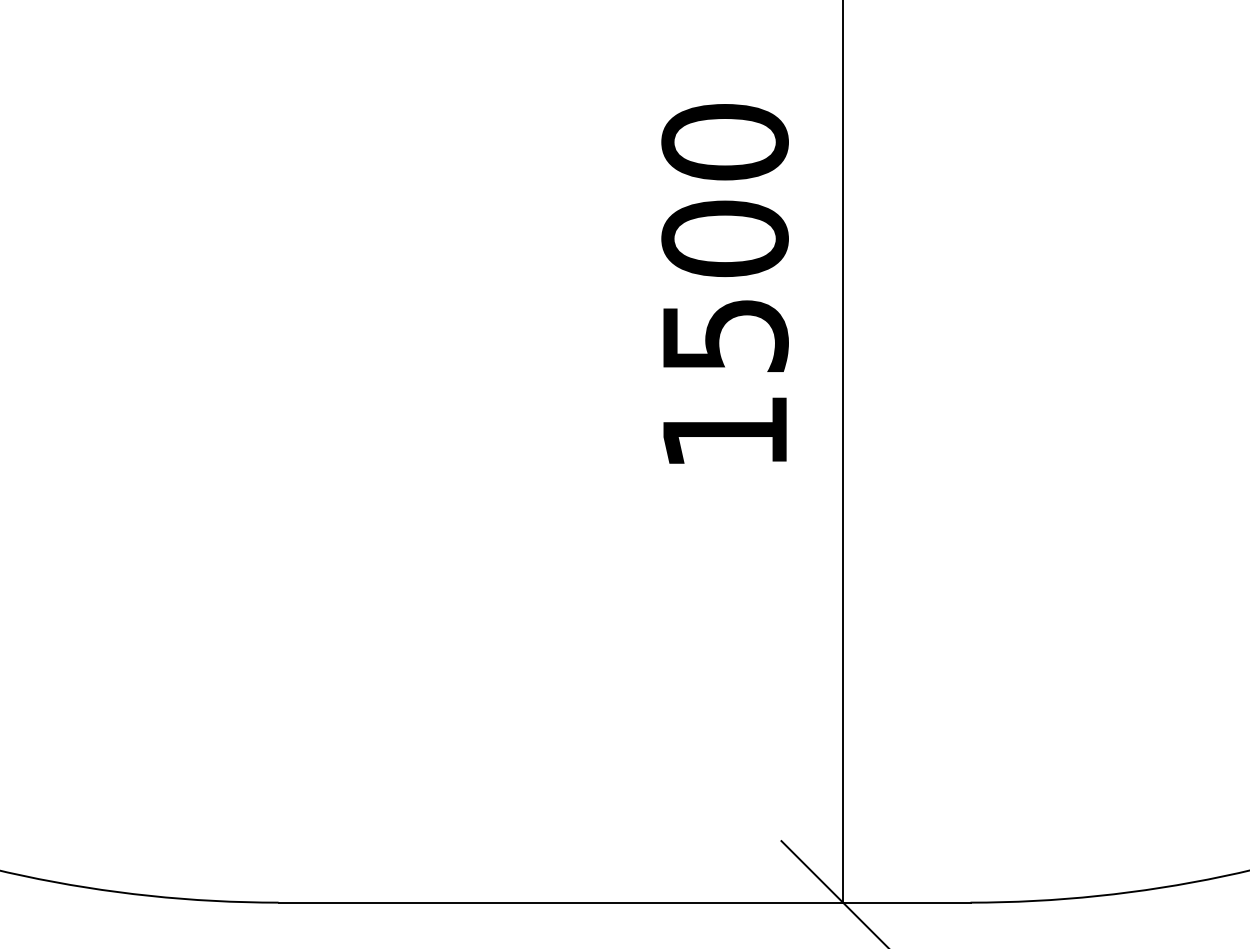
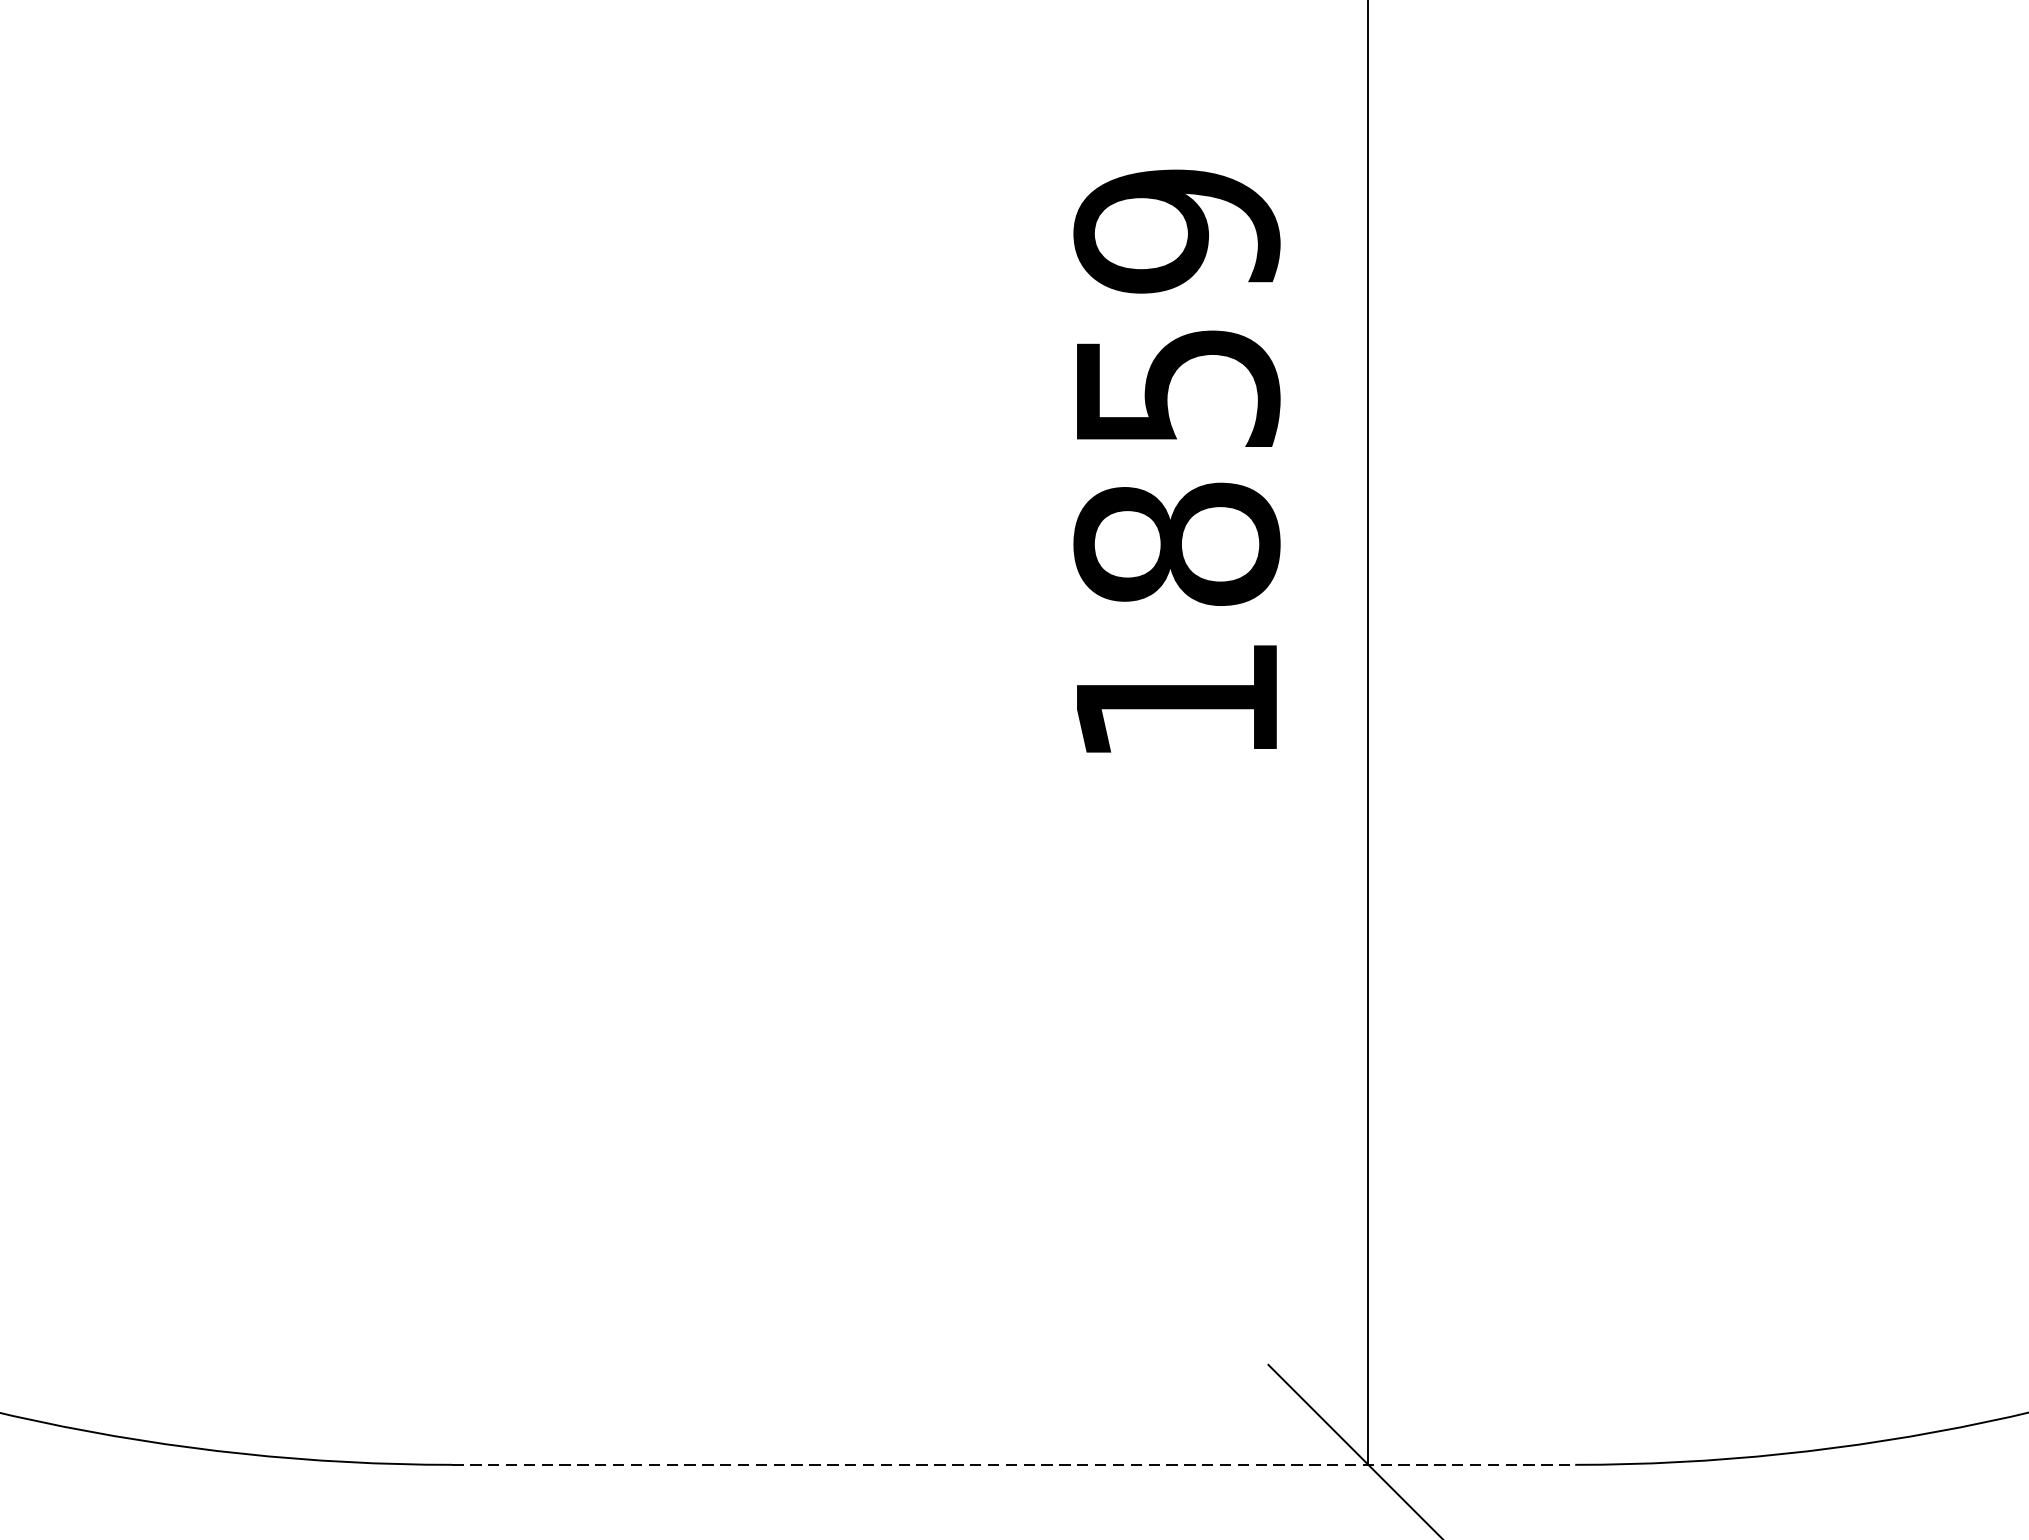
text: (724, 238) -> (1175, 386), 1500 -> 1859
line: (624, 902) -> (1013, 1464), solid -> dashed

